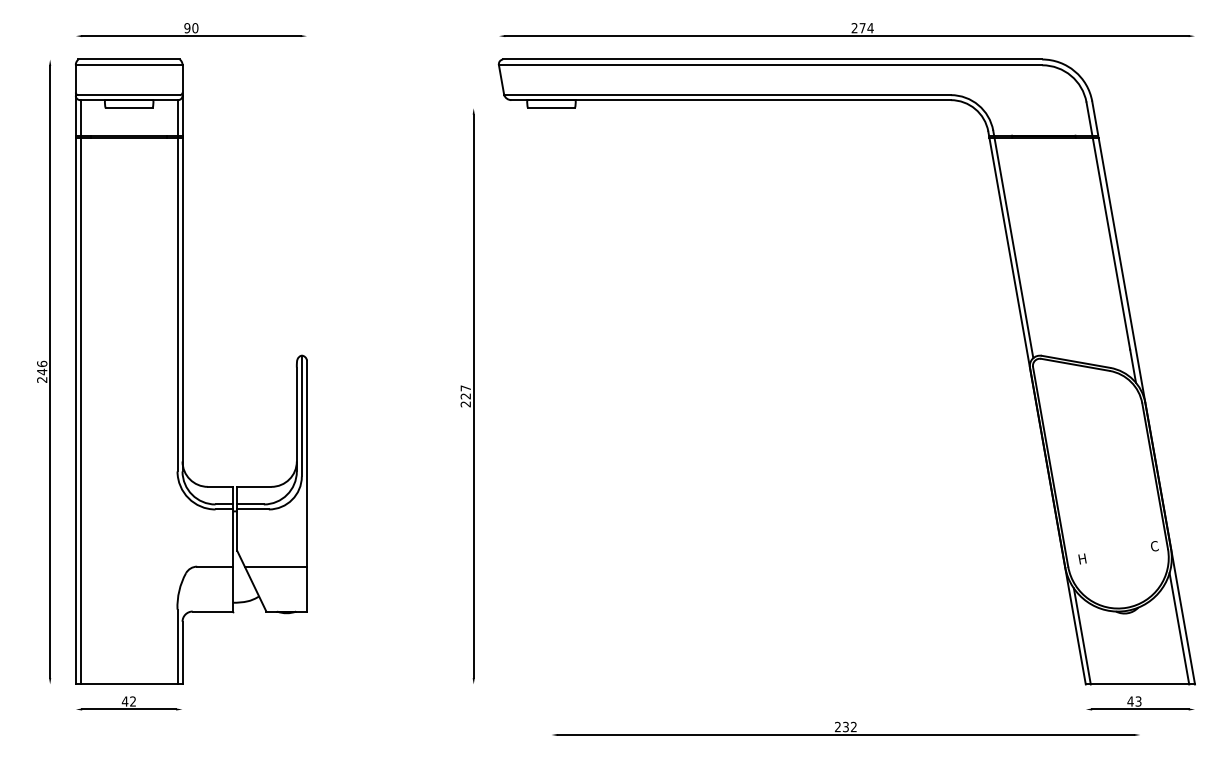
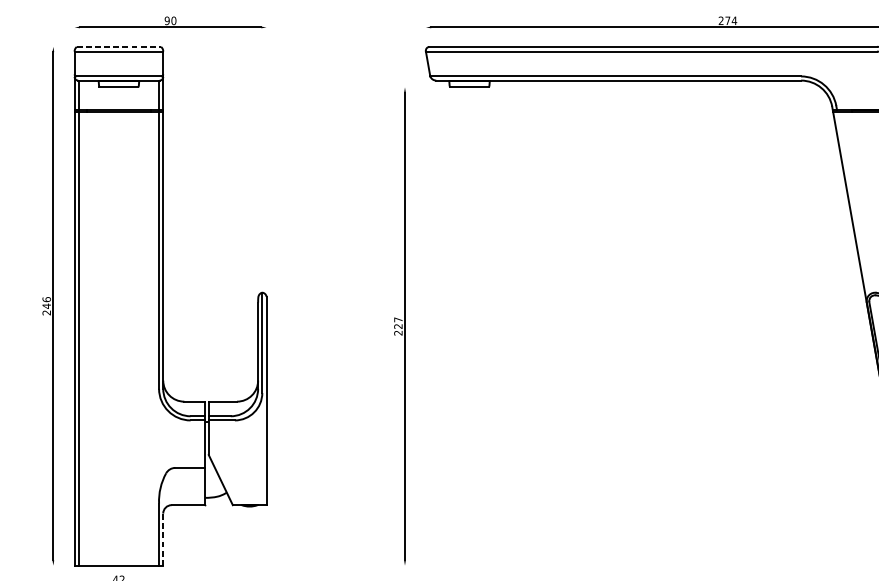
line: (129, 59) -> (119, 46), solid -> dashed
line: (1013, 247) -> (853, 202), removed
line: (275, 566) -> (240, 467), removed
line: (182, 652) -> (163, 539), solid -> dashed

